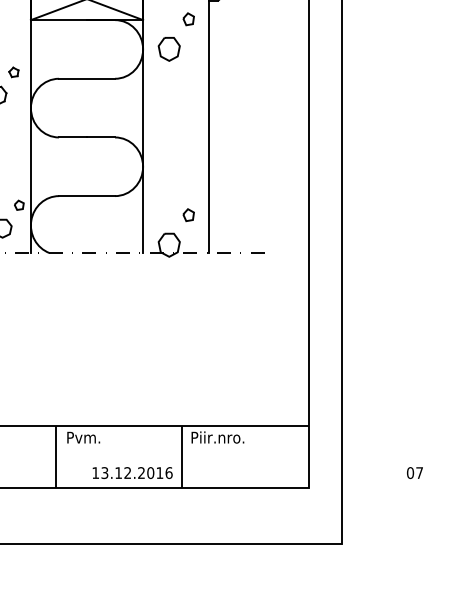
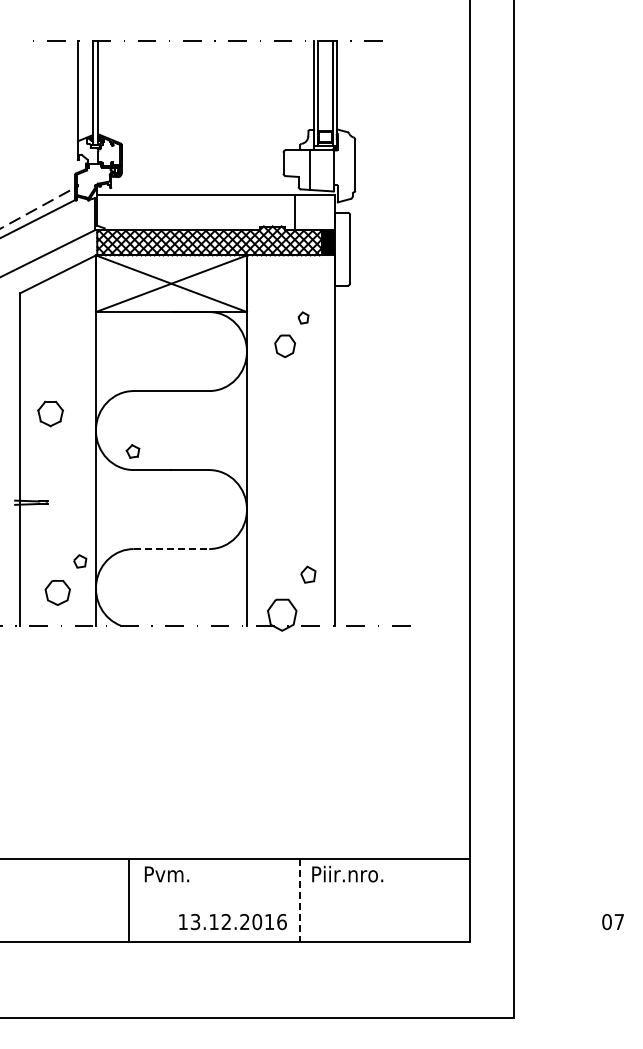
part: (176, 36) -> (291, 334), size x0.7
part: (13, 72) -> (132, 451), moved
line: (87, 196) -> (171, 549), solid -> dashed
line: (182, 457) -> (299, 900), solid -> dashed

